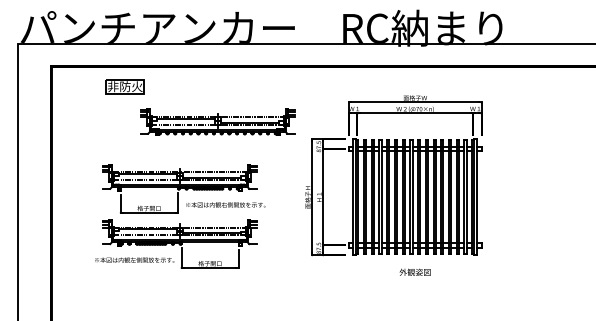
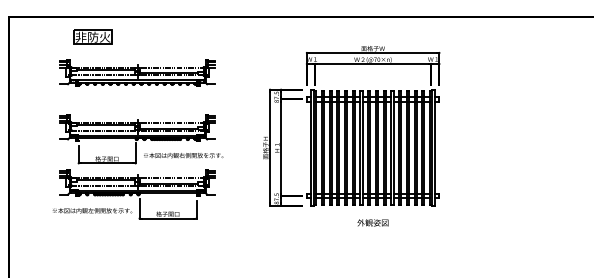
part: (124, 86) -> (92, 37), moved
part: (217, 121) -> (137, 72), moved

